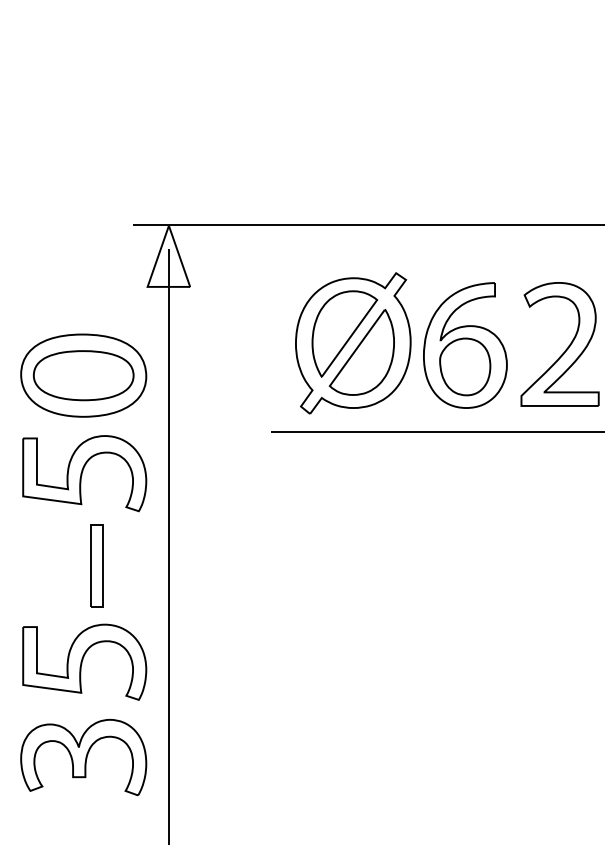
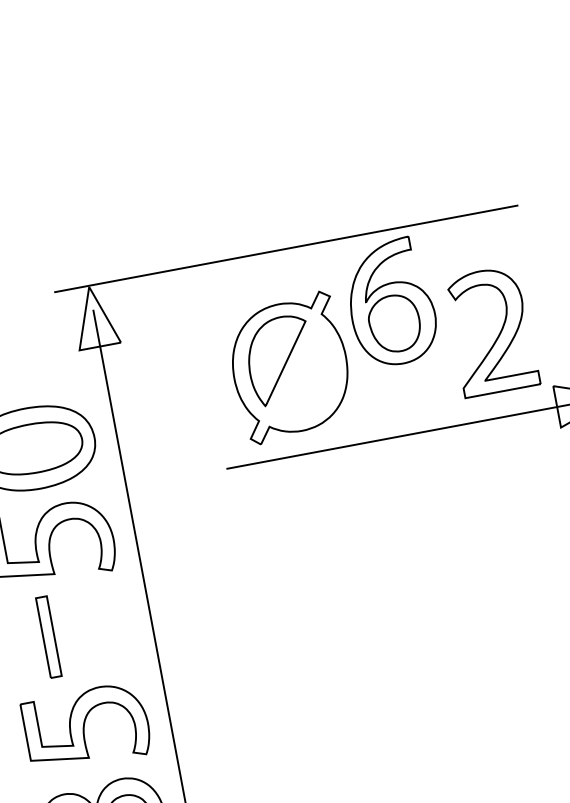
part: (465, 345) -> (391, 302), moved
part: (361, 352) -> (299, 375), removed
part: (96, 565) -> (48, 637), moved

